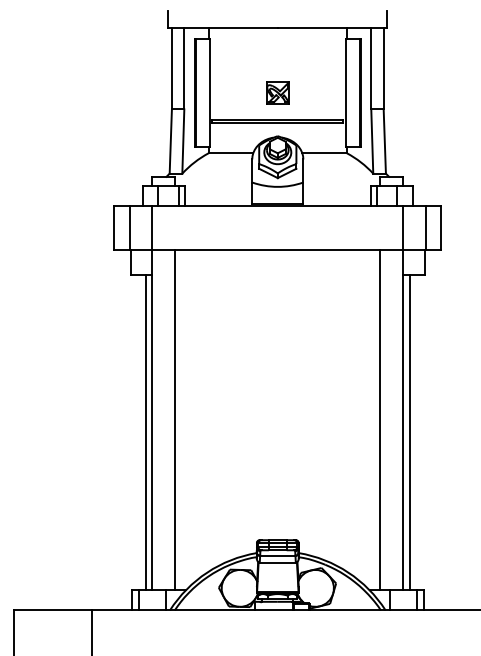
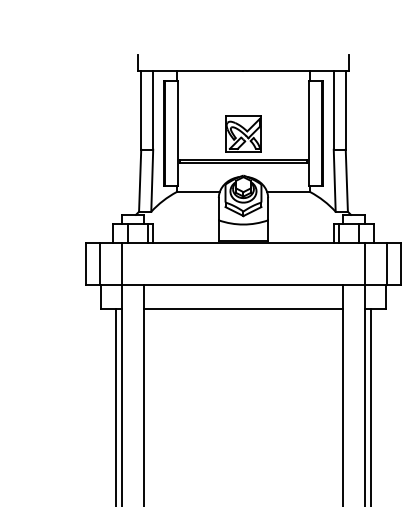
part: (277, 92) -> (243, 133), size x1.67
line: (277, 274) -> (243, 309), added

